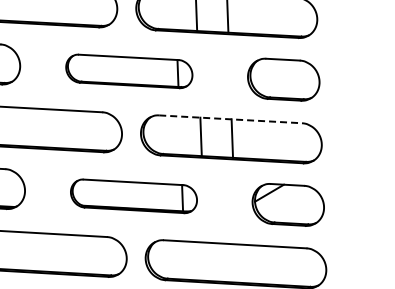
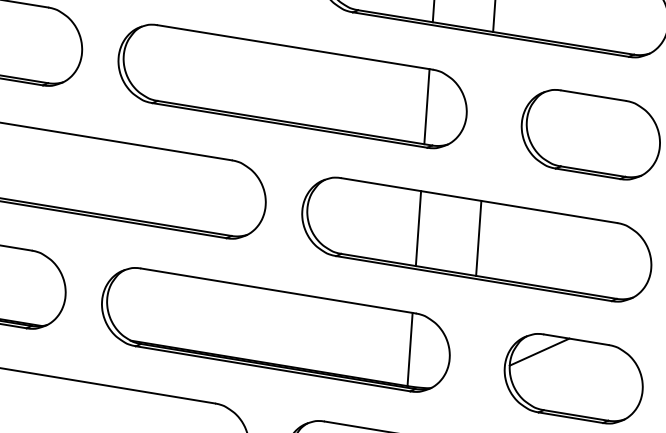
part: (129, 71) -> (293, 86), size x1.43
line: (231, 119) -> (481, 201), dashed -> solid
part: (133, 196) -> (274, 330), size x1.43

